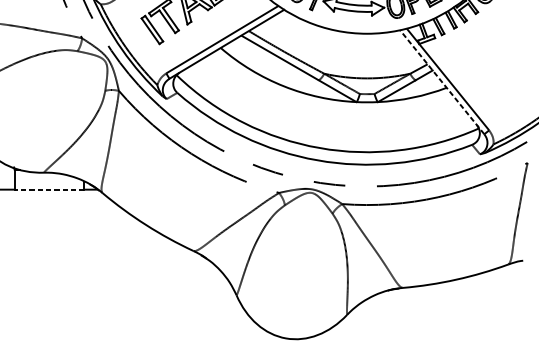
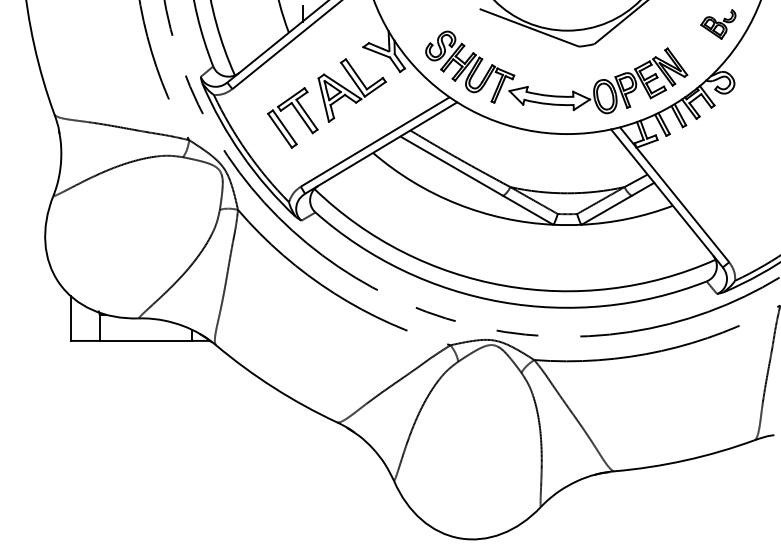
line: (441, 82) -> (666, 198), dashed -> solid
line: (49, 189) -> (145, 340), dashed -> solid

